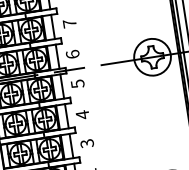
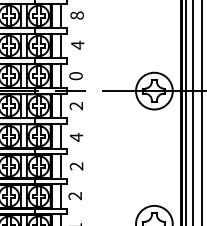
text: (69, 22) -> (77, 44), 7 -> 4
text: (72, 54) -> (75, 76), 6 -> 0
text: (77, 84) -> (76, 106), 5 -> 2
text: (87, 143) -> (76, 166), 3 -> 2

